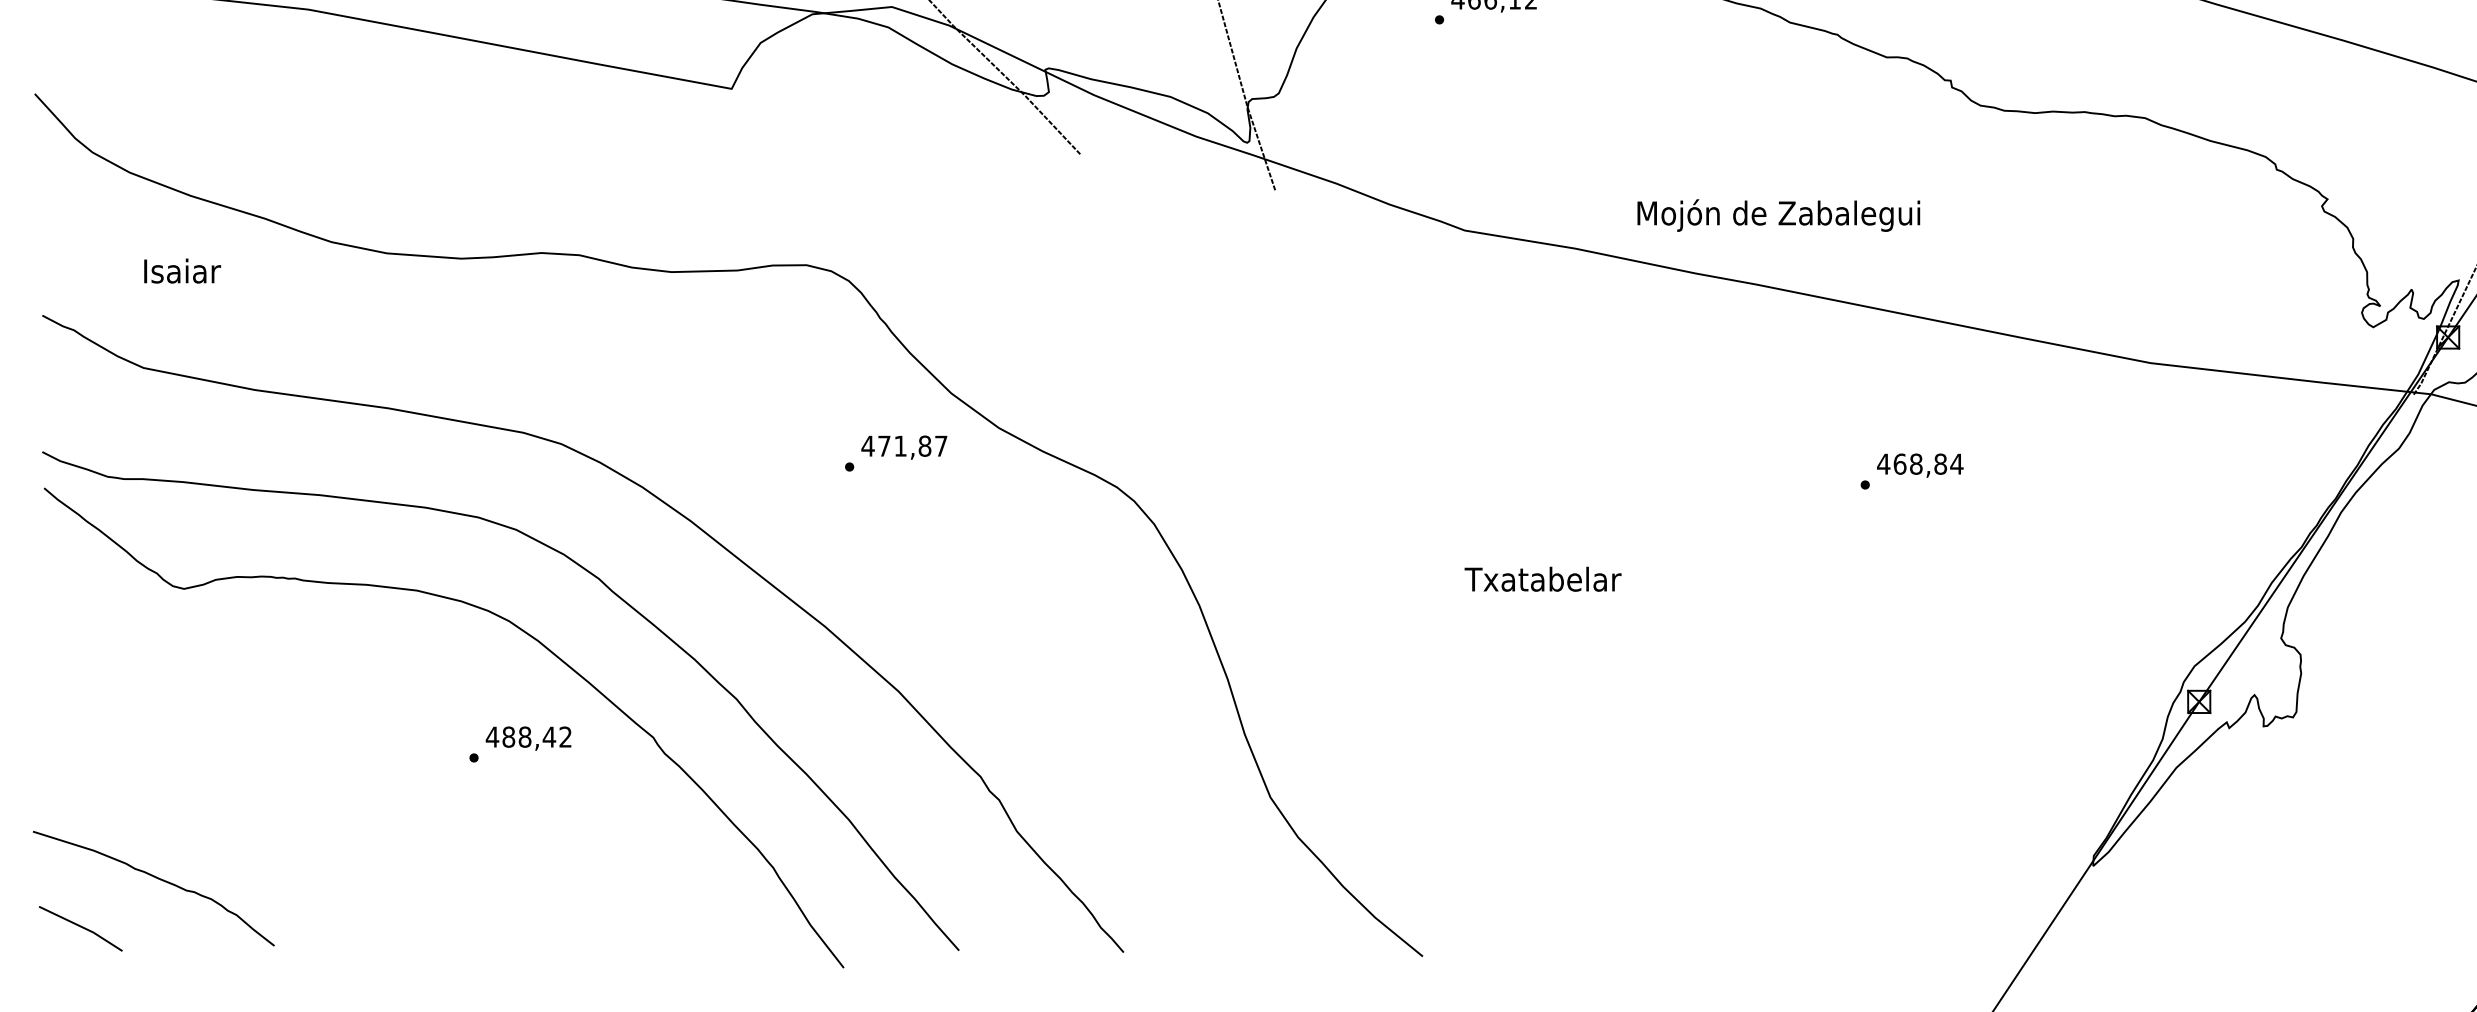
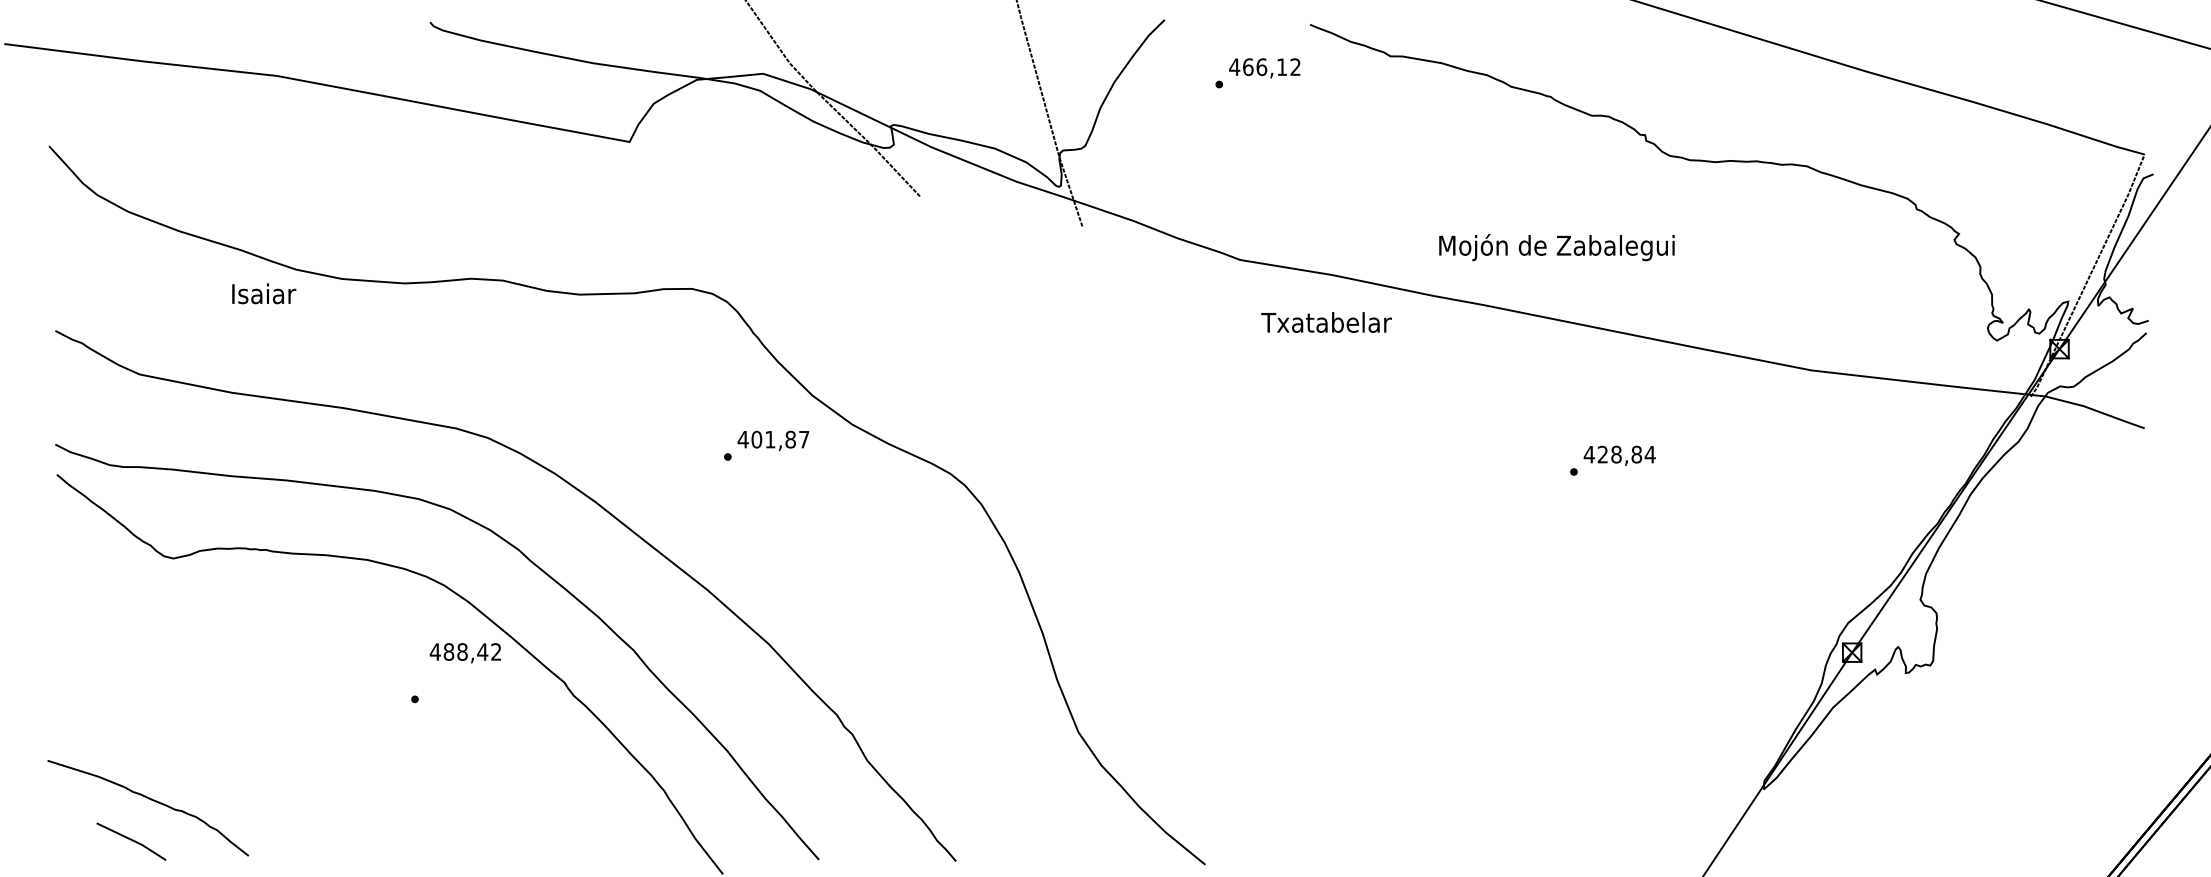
text: (1778, 215) -> (1556, 247), moved
text: (182, 270) -> (264, 293), moved
text: (883, 446) -> (756, 439), 471,87 -> 401,87
text: (1899, 464) -> (1602, 454), 468,84 -> 428,84
text: (1543, 579) -> (1326, 322), moved
text: (527, 738) -> (464, 653), moved
line: (80, 927) -> (131, 840), moved

